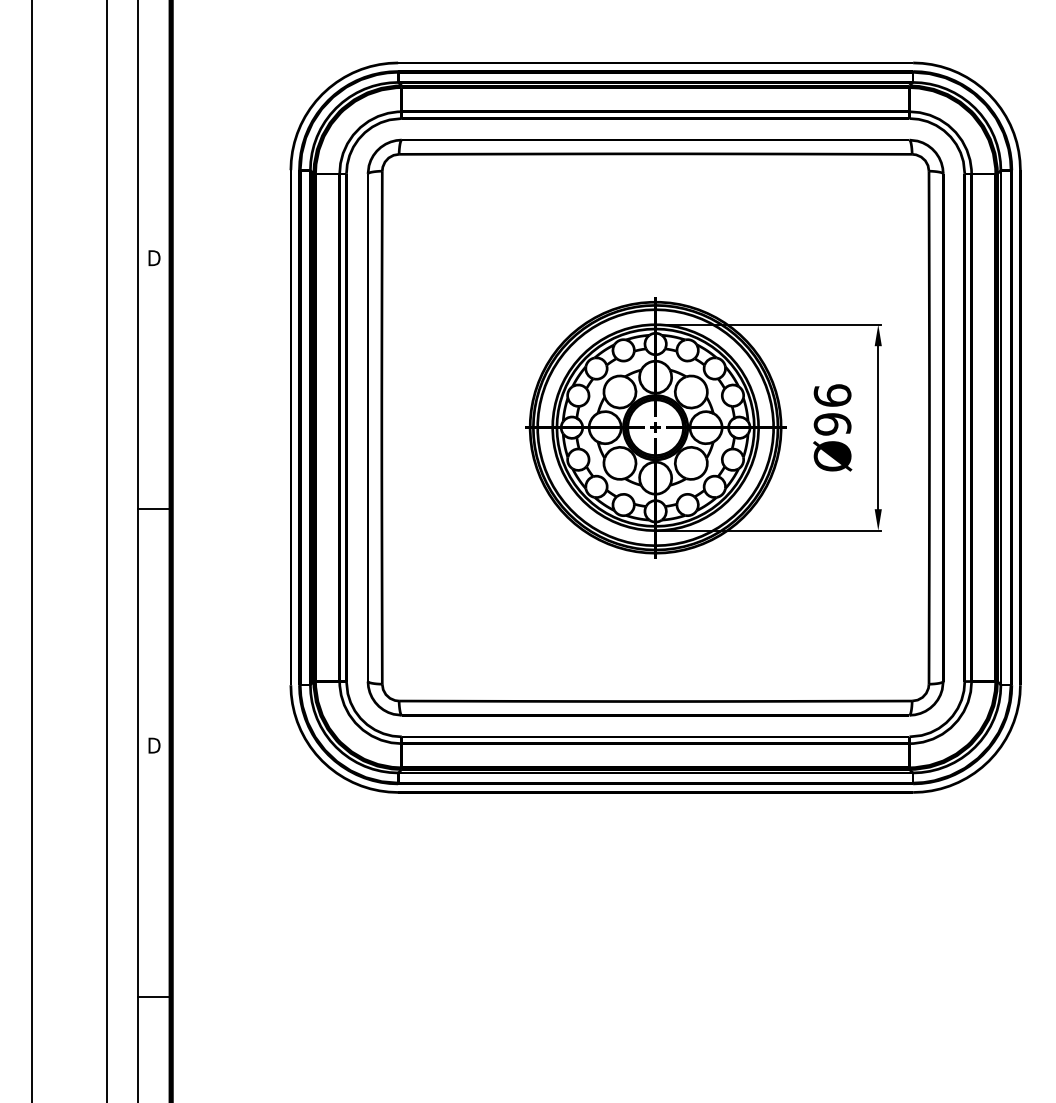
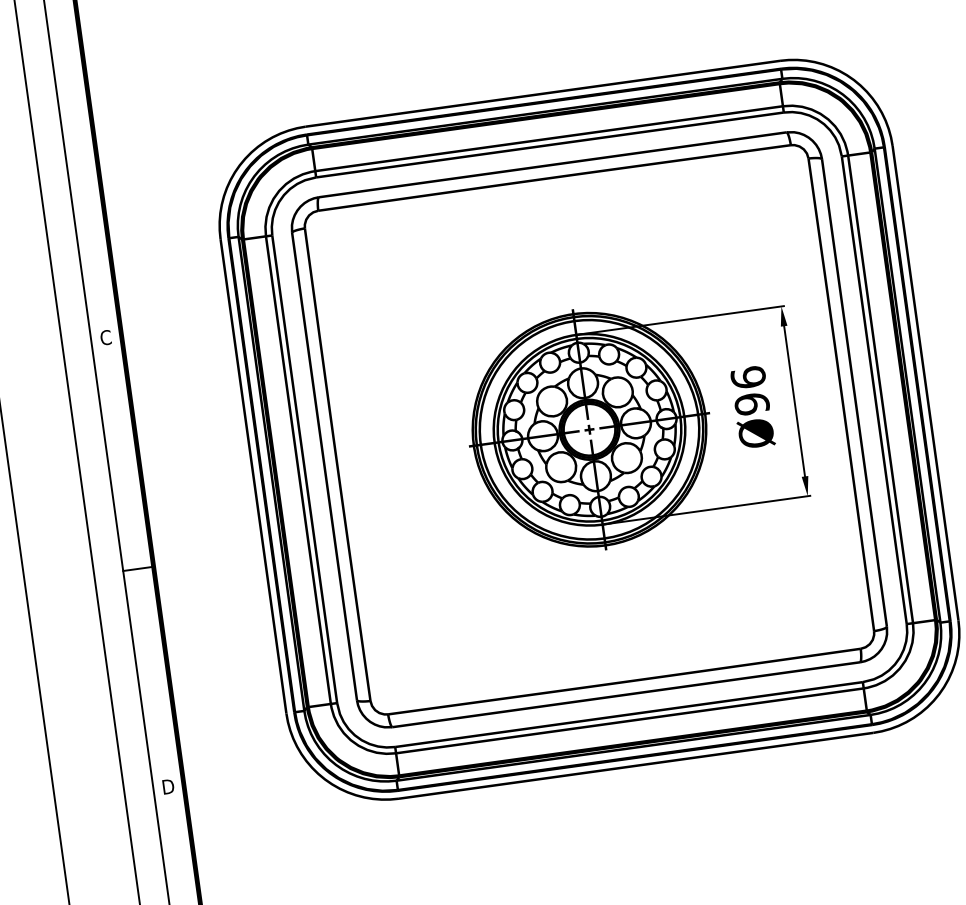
text: (154, 258) -> (106, 337), D -> C

